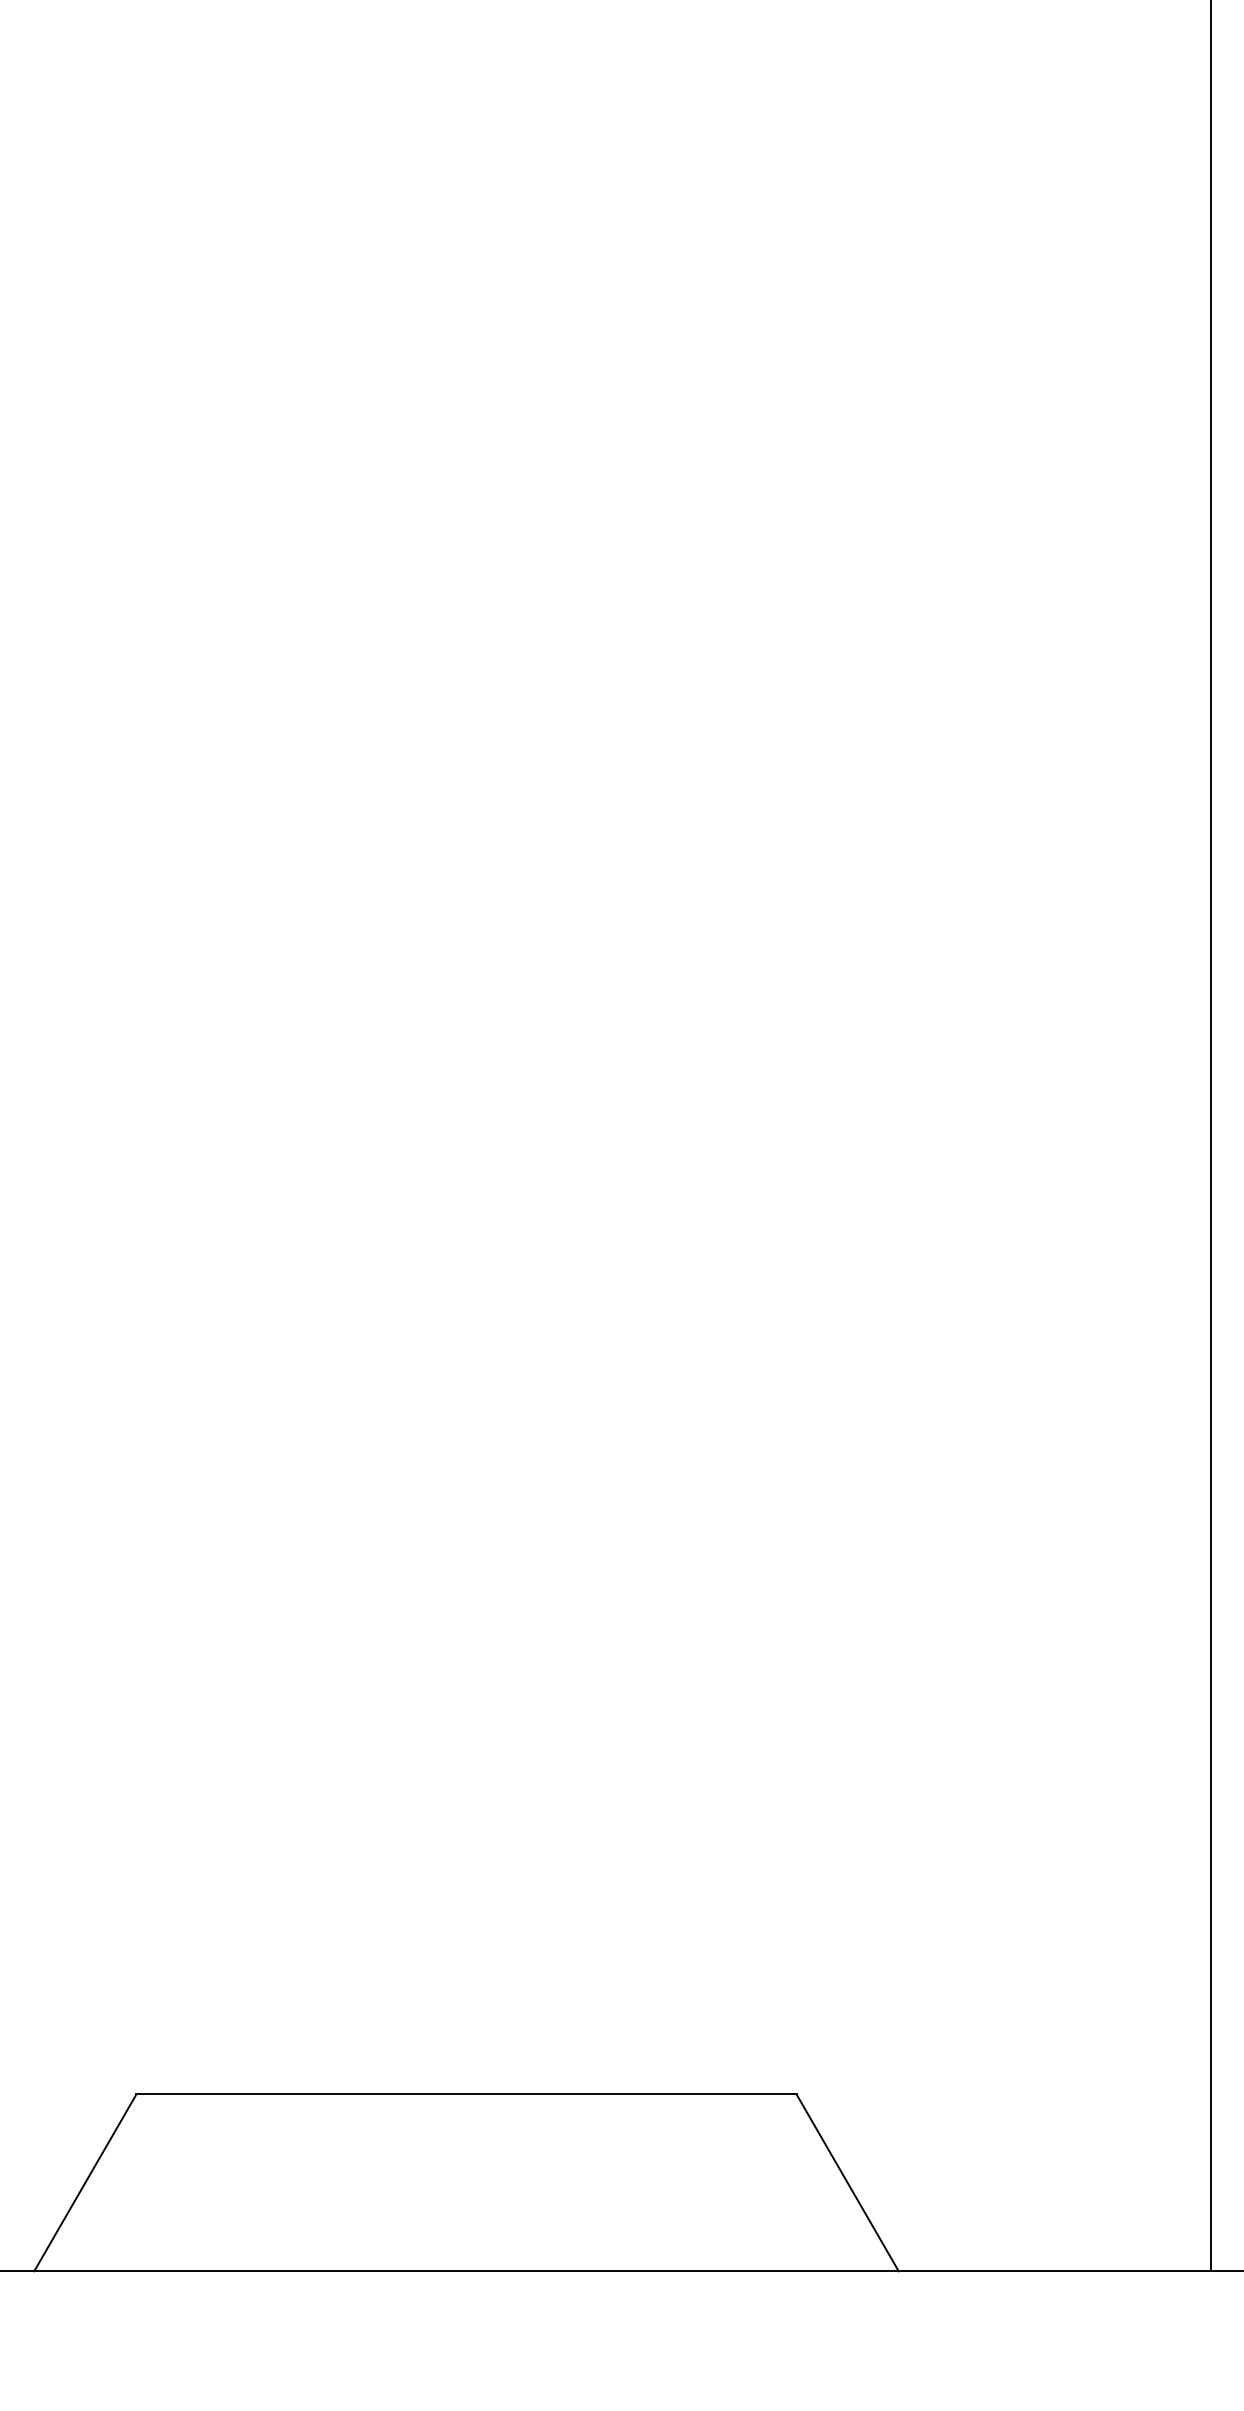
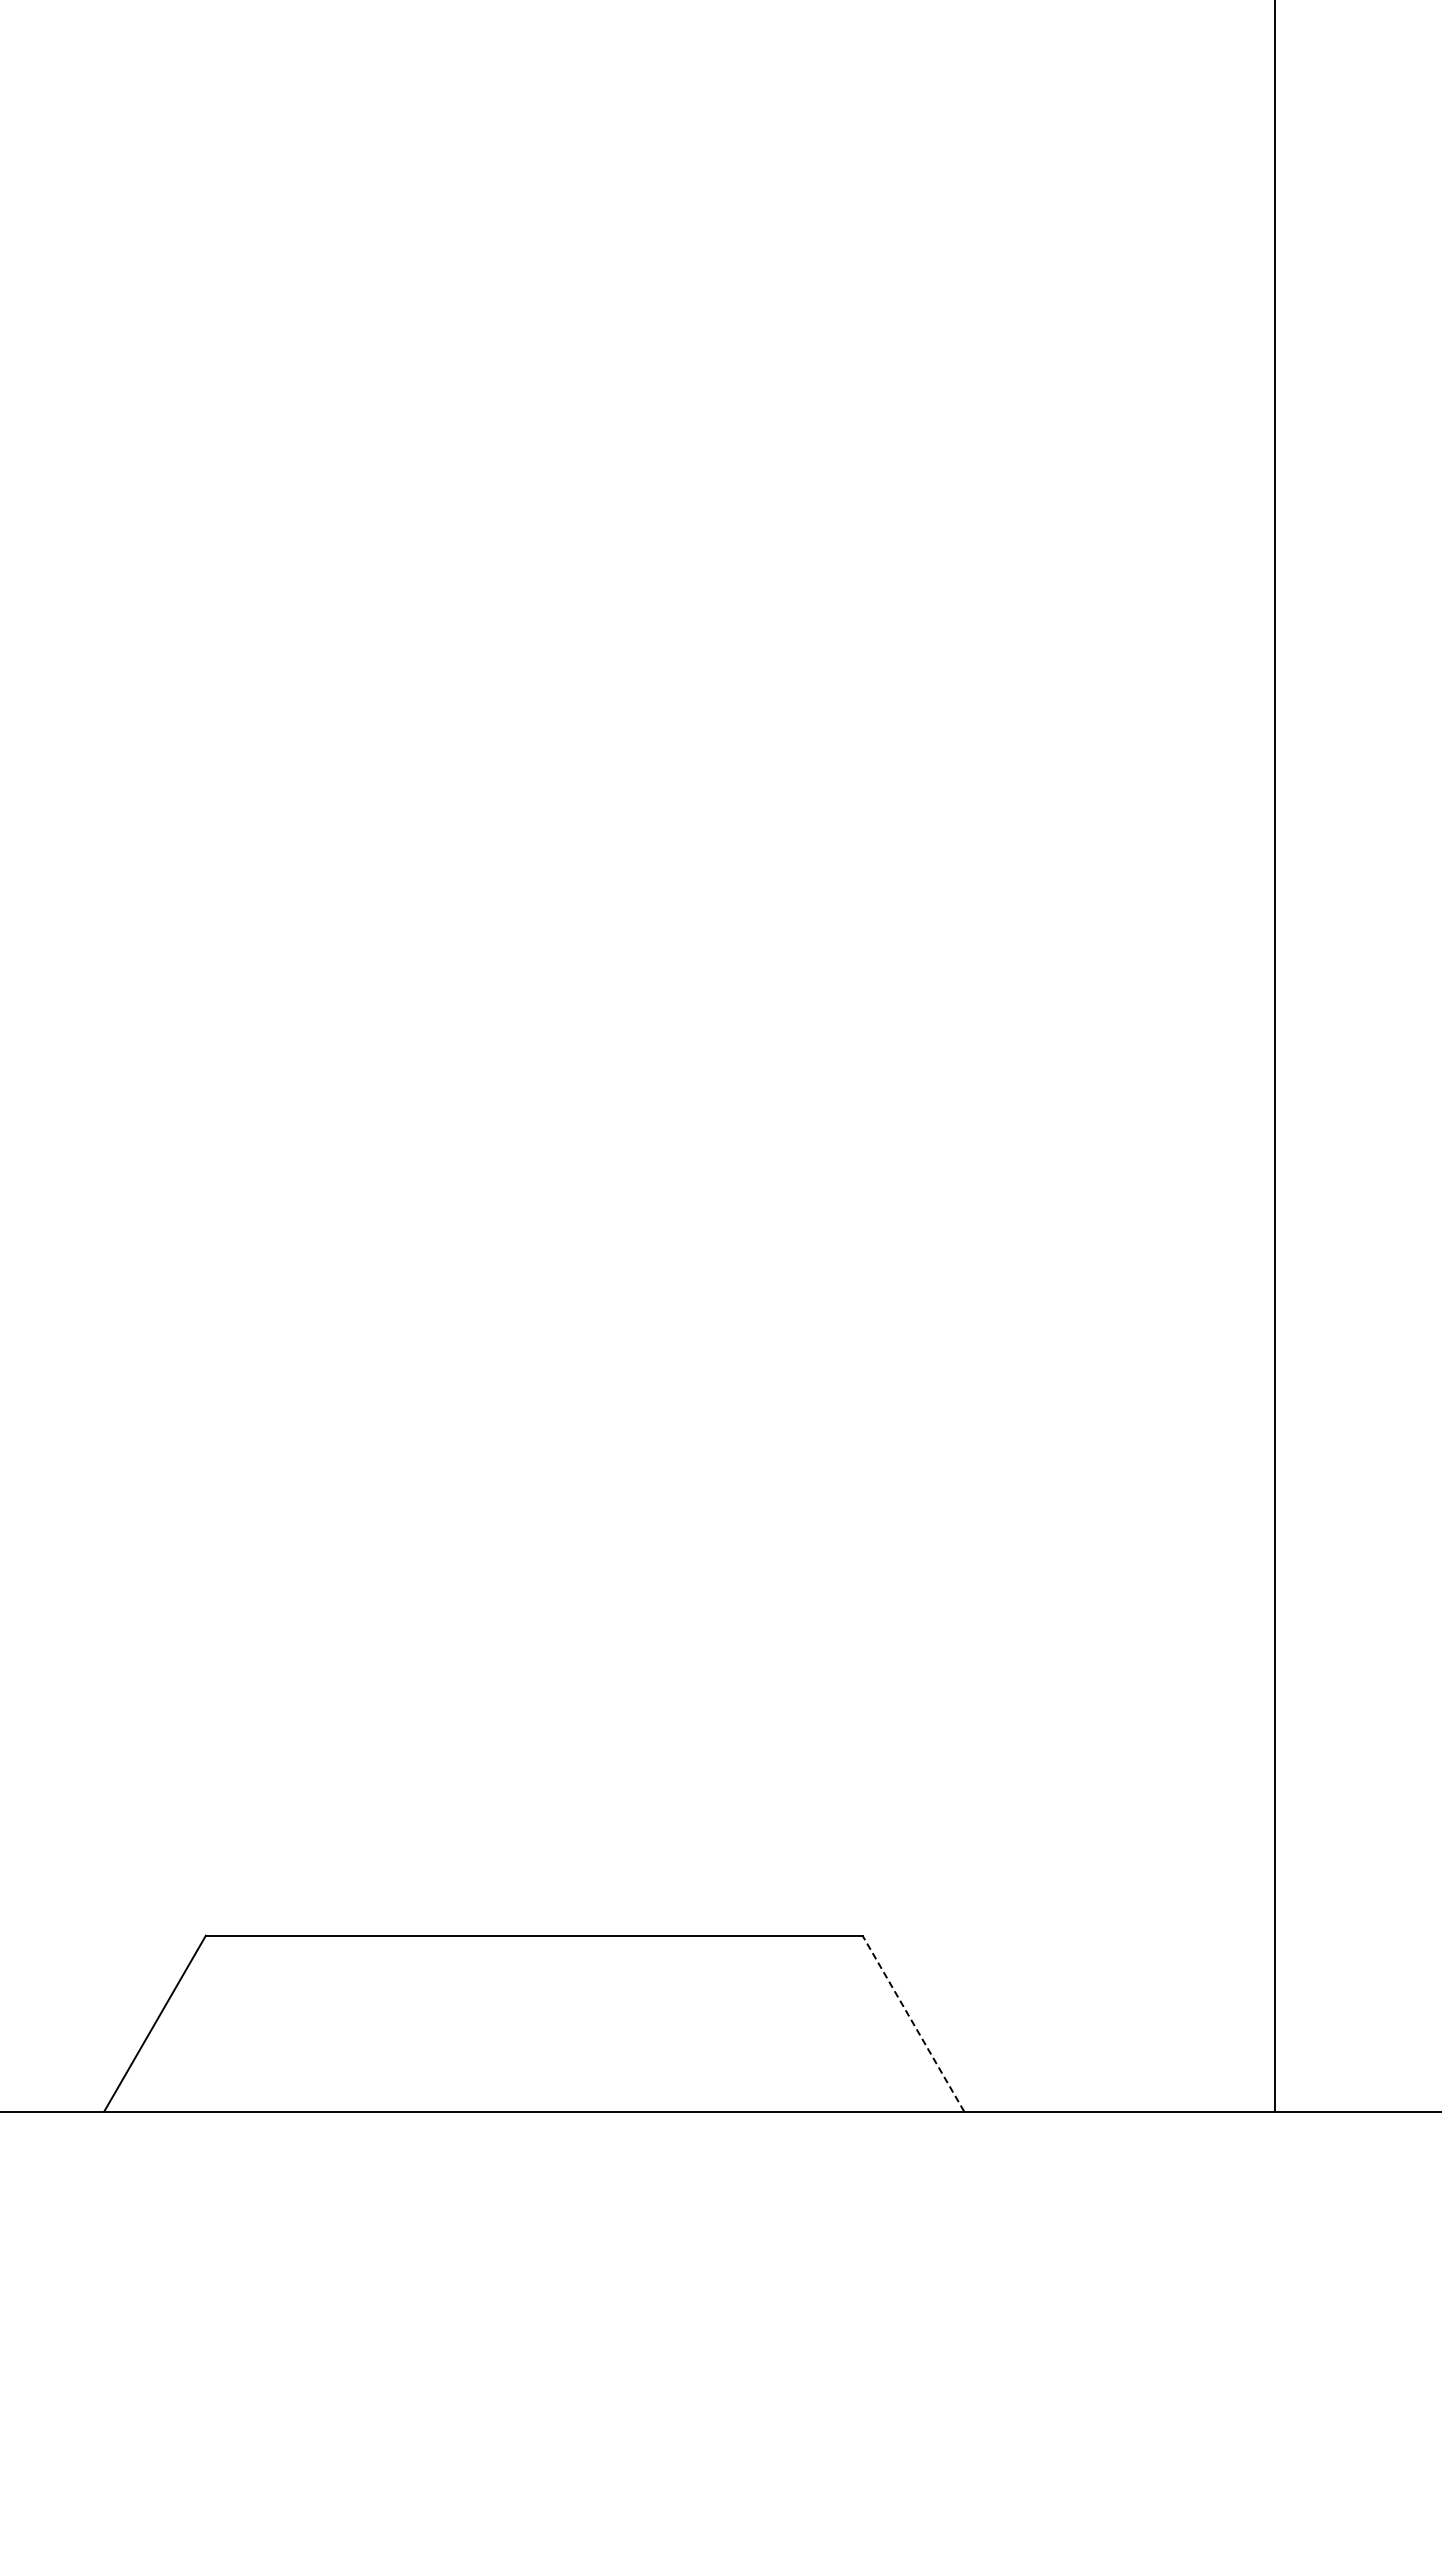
line: (847, 2182) -> (913, 2023), solid -> dashed

